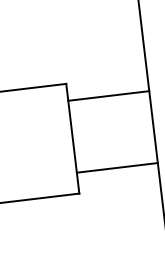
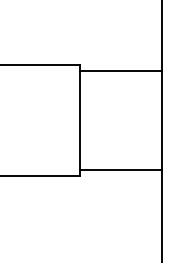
line: (108, 96) -> (120, 71), moved
line: (116, 167) -> (120, 169), moved

